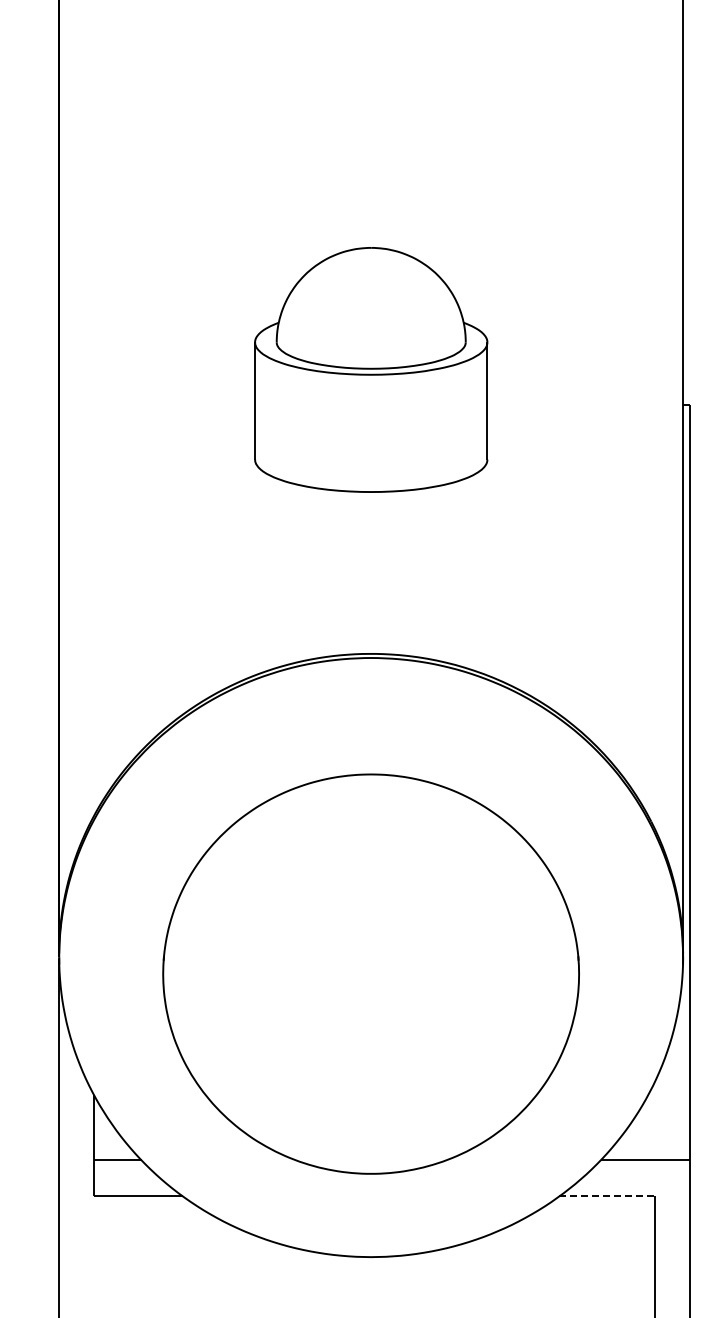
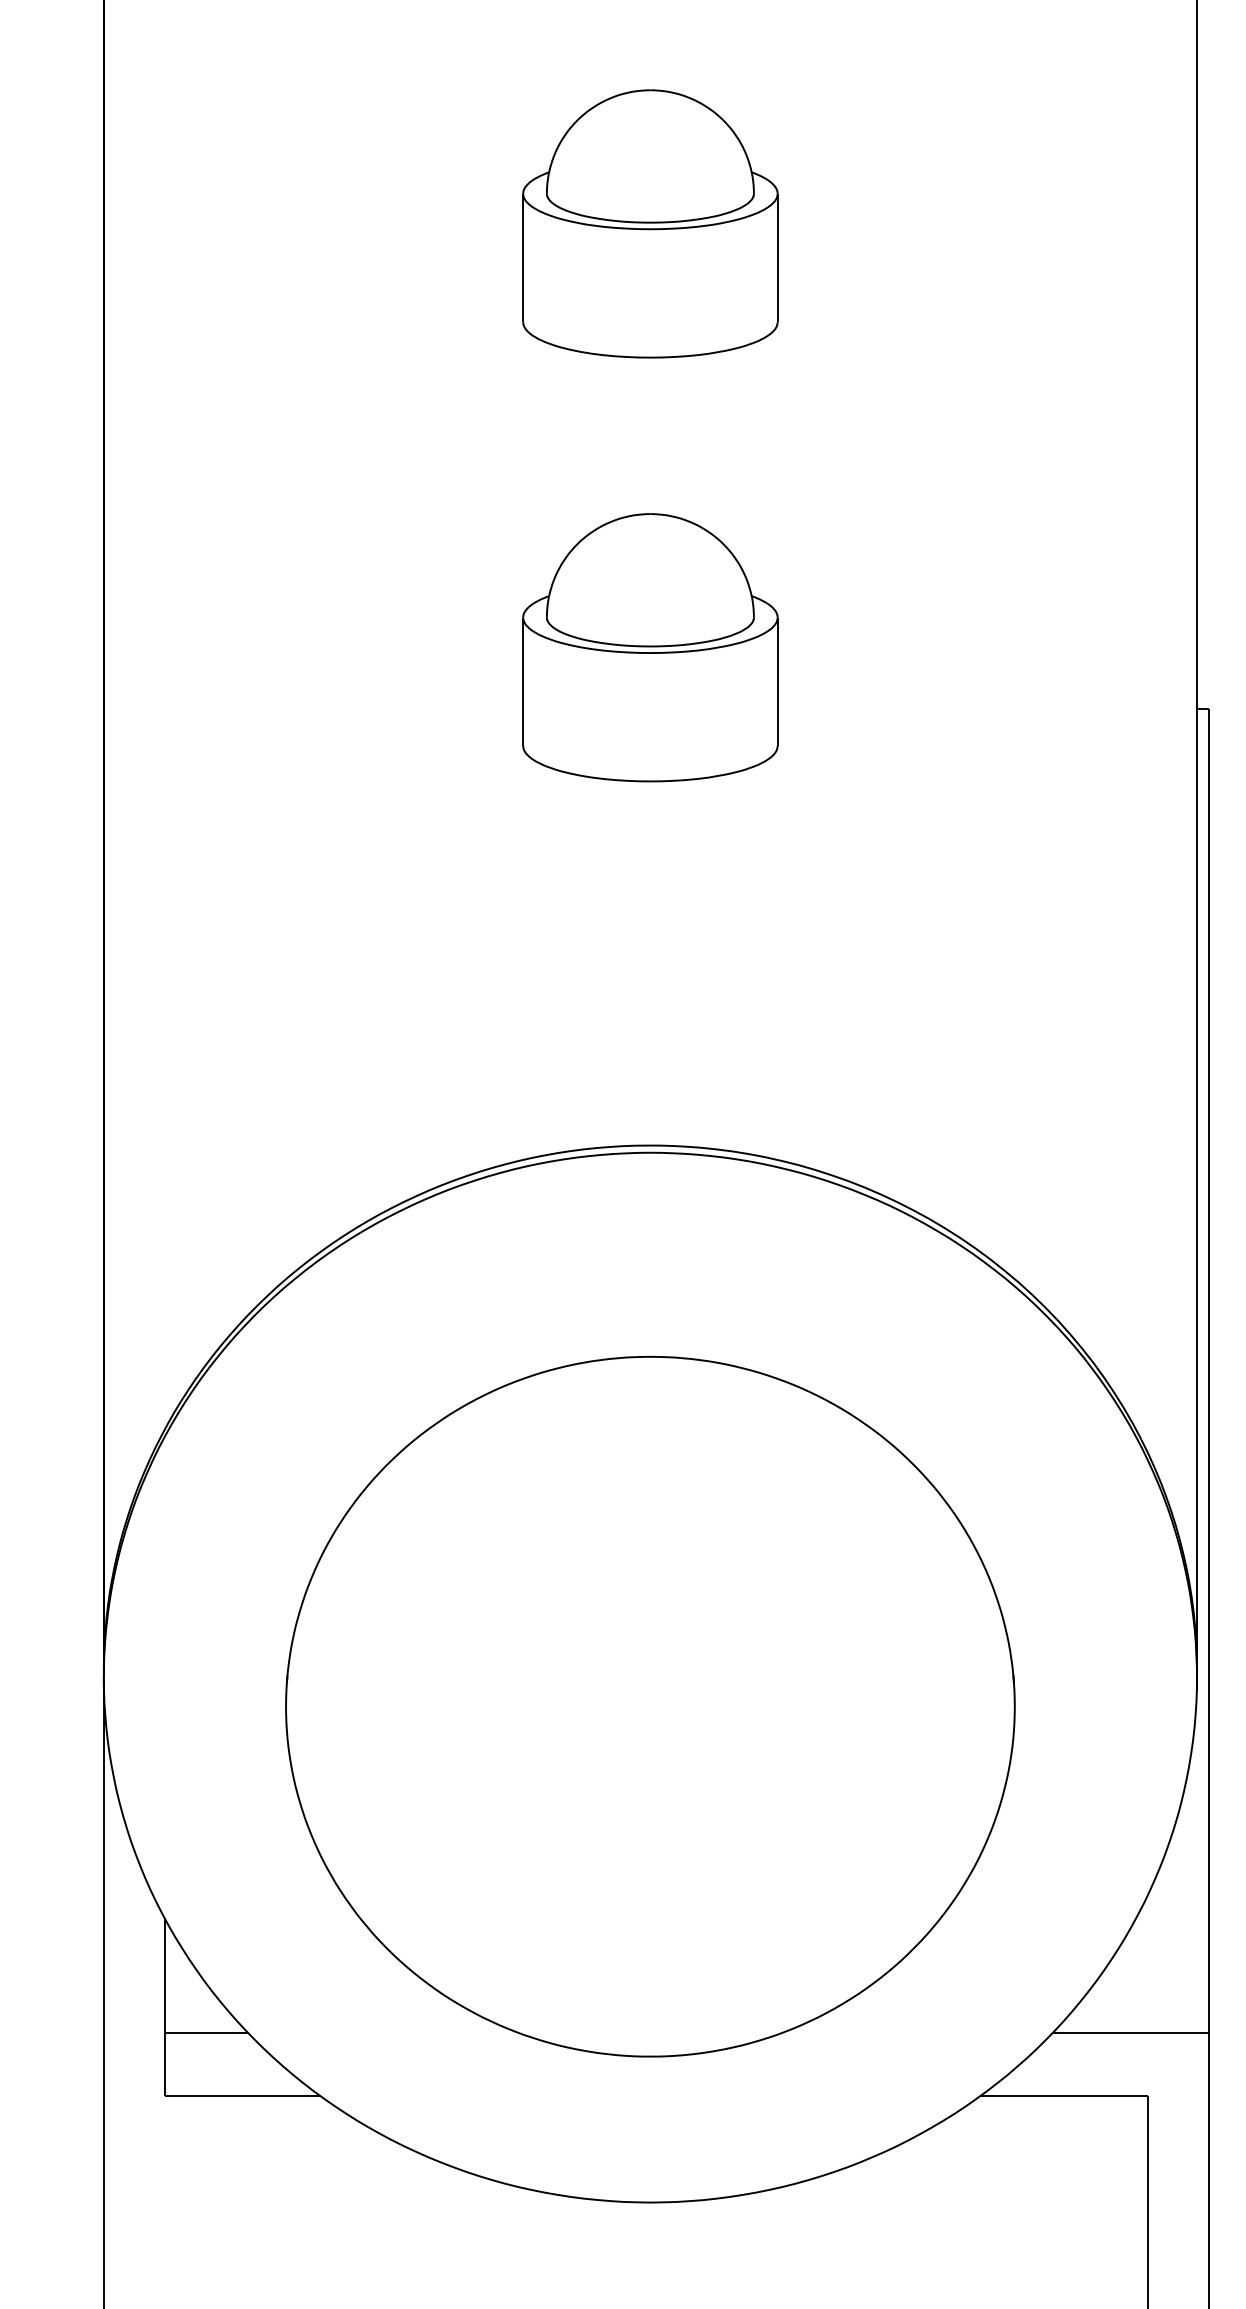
part: (370, 127) -> (649, 223), added
part: (370, 369) -> (649, 647), size x0.62
line: (607, 1196) -> (1064, 2096), dashed -> solid

